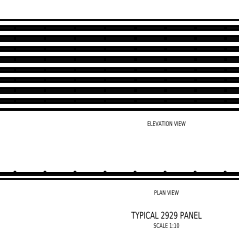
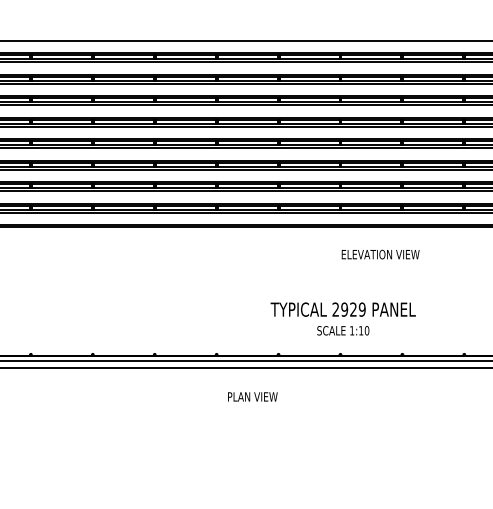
text: (166, 123) -> (380, 254), moved
text: (166, 192) -> (252, 396), moved
text: (166, 219) -> (343, 318), moved

